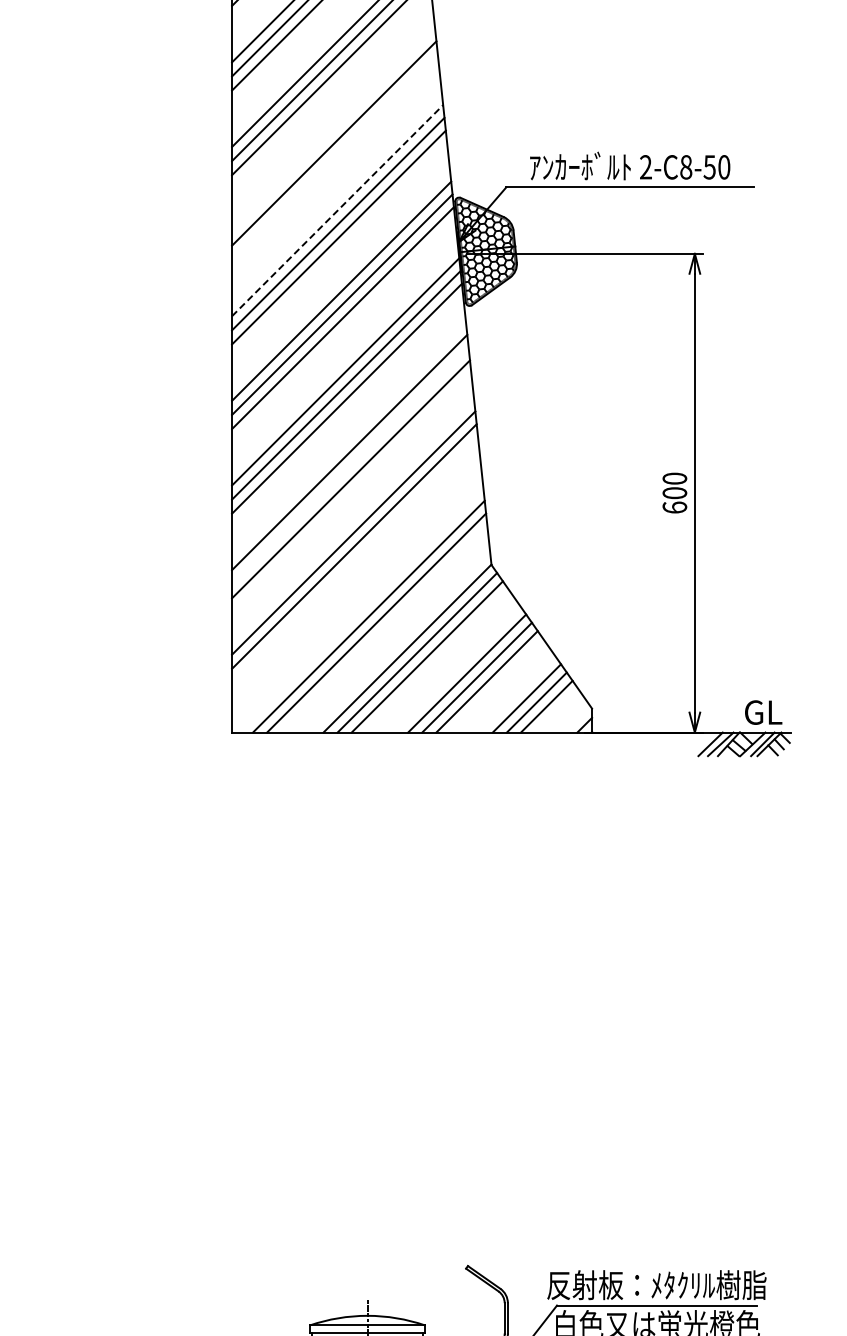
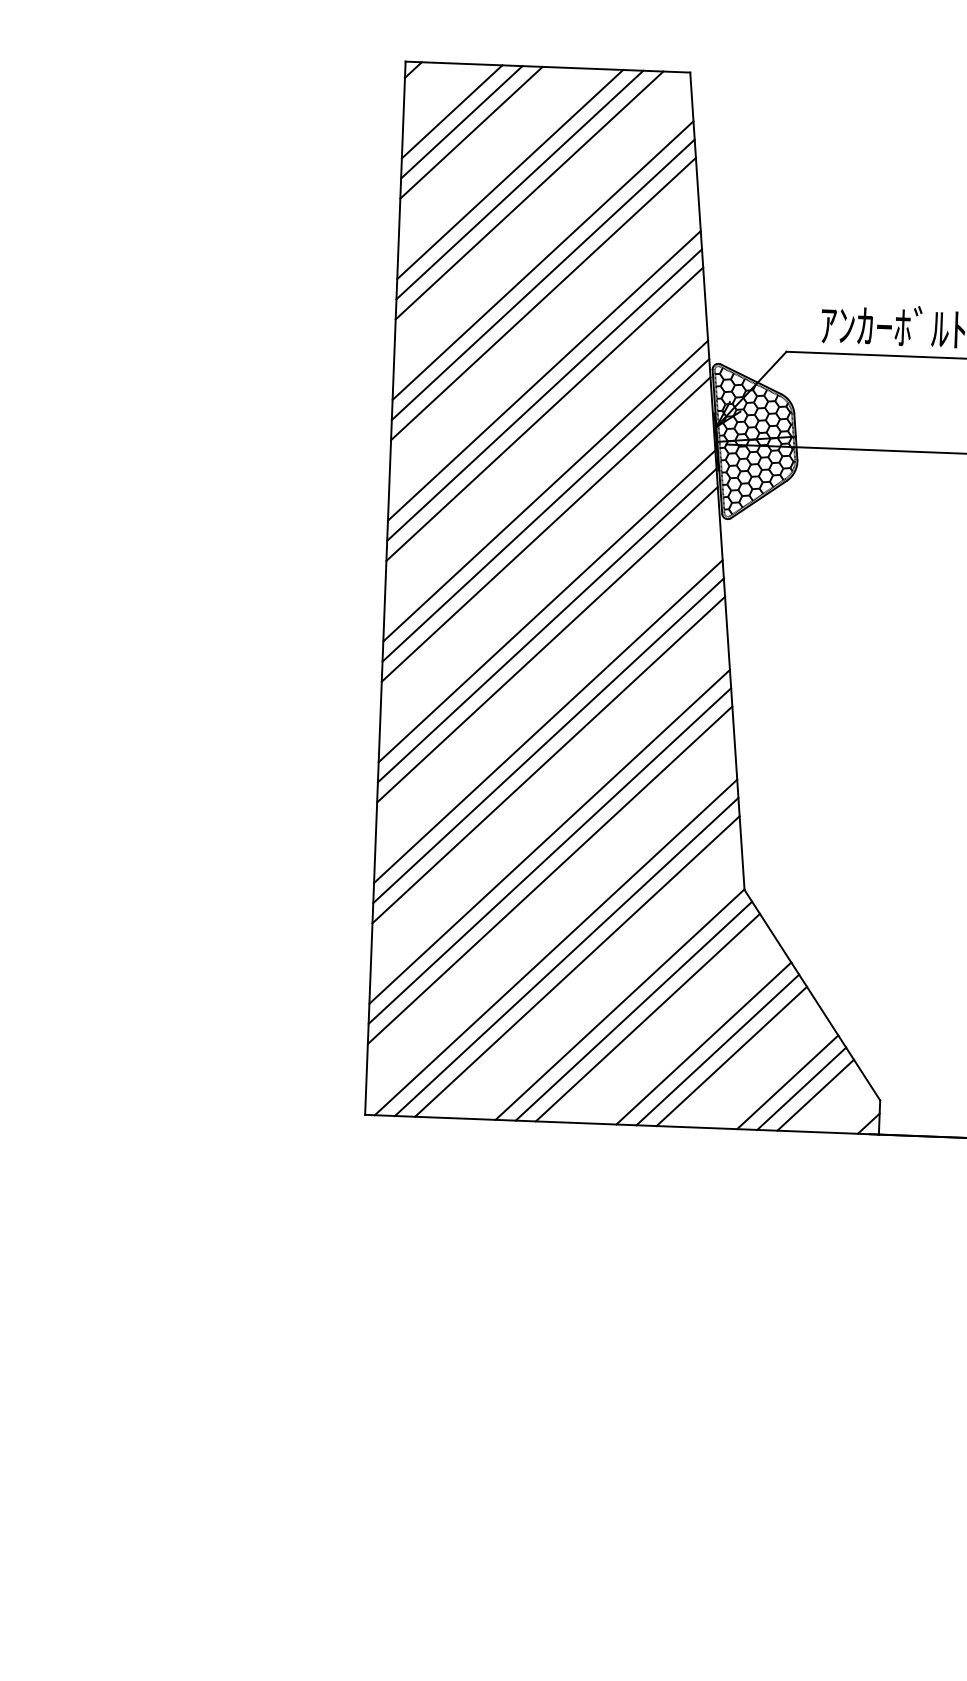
line: (333, 129) -> (542, 259), added
line: (334, 156) -> (542, 298), added
line: (337, 210) -> (544, 375), dashed -> solid
line: (350, 465) -> (548, 740), added
line: (355, 559) -> (550, 874), added
line: (360, 610) -> (555, 947), added

